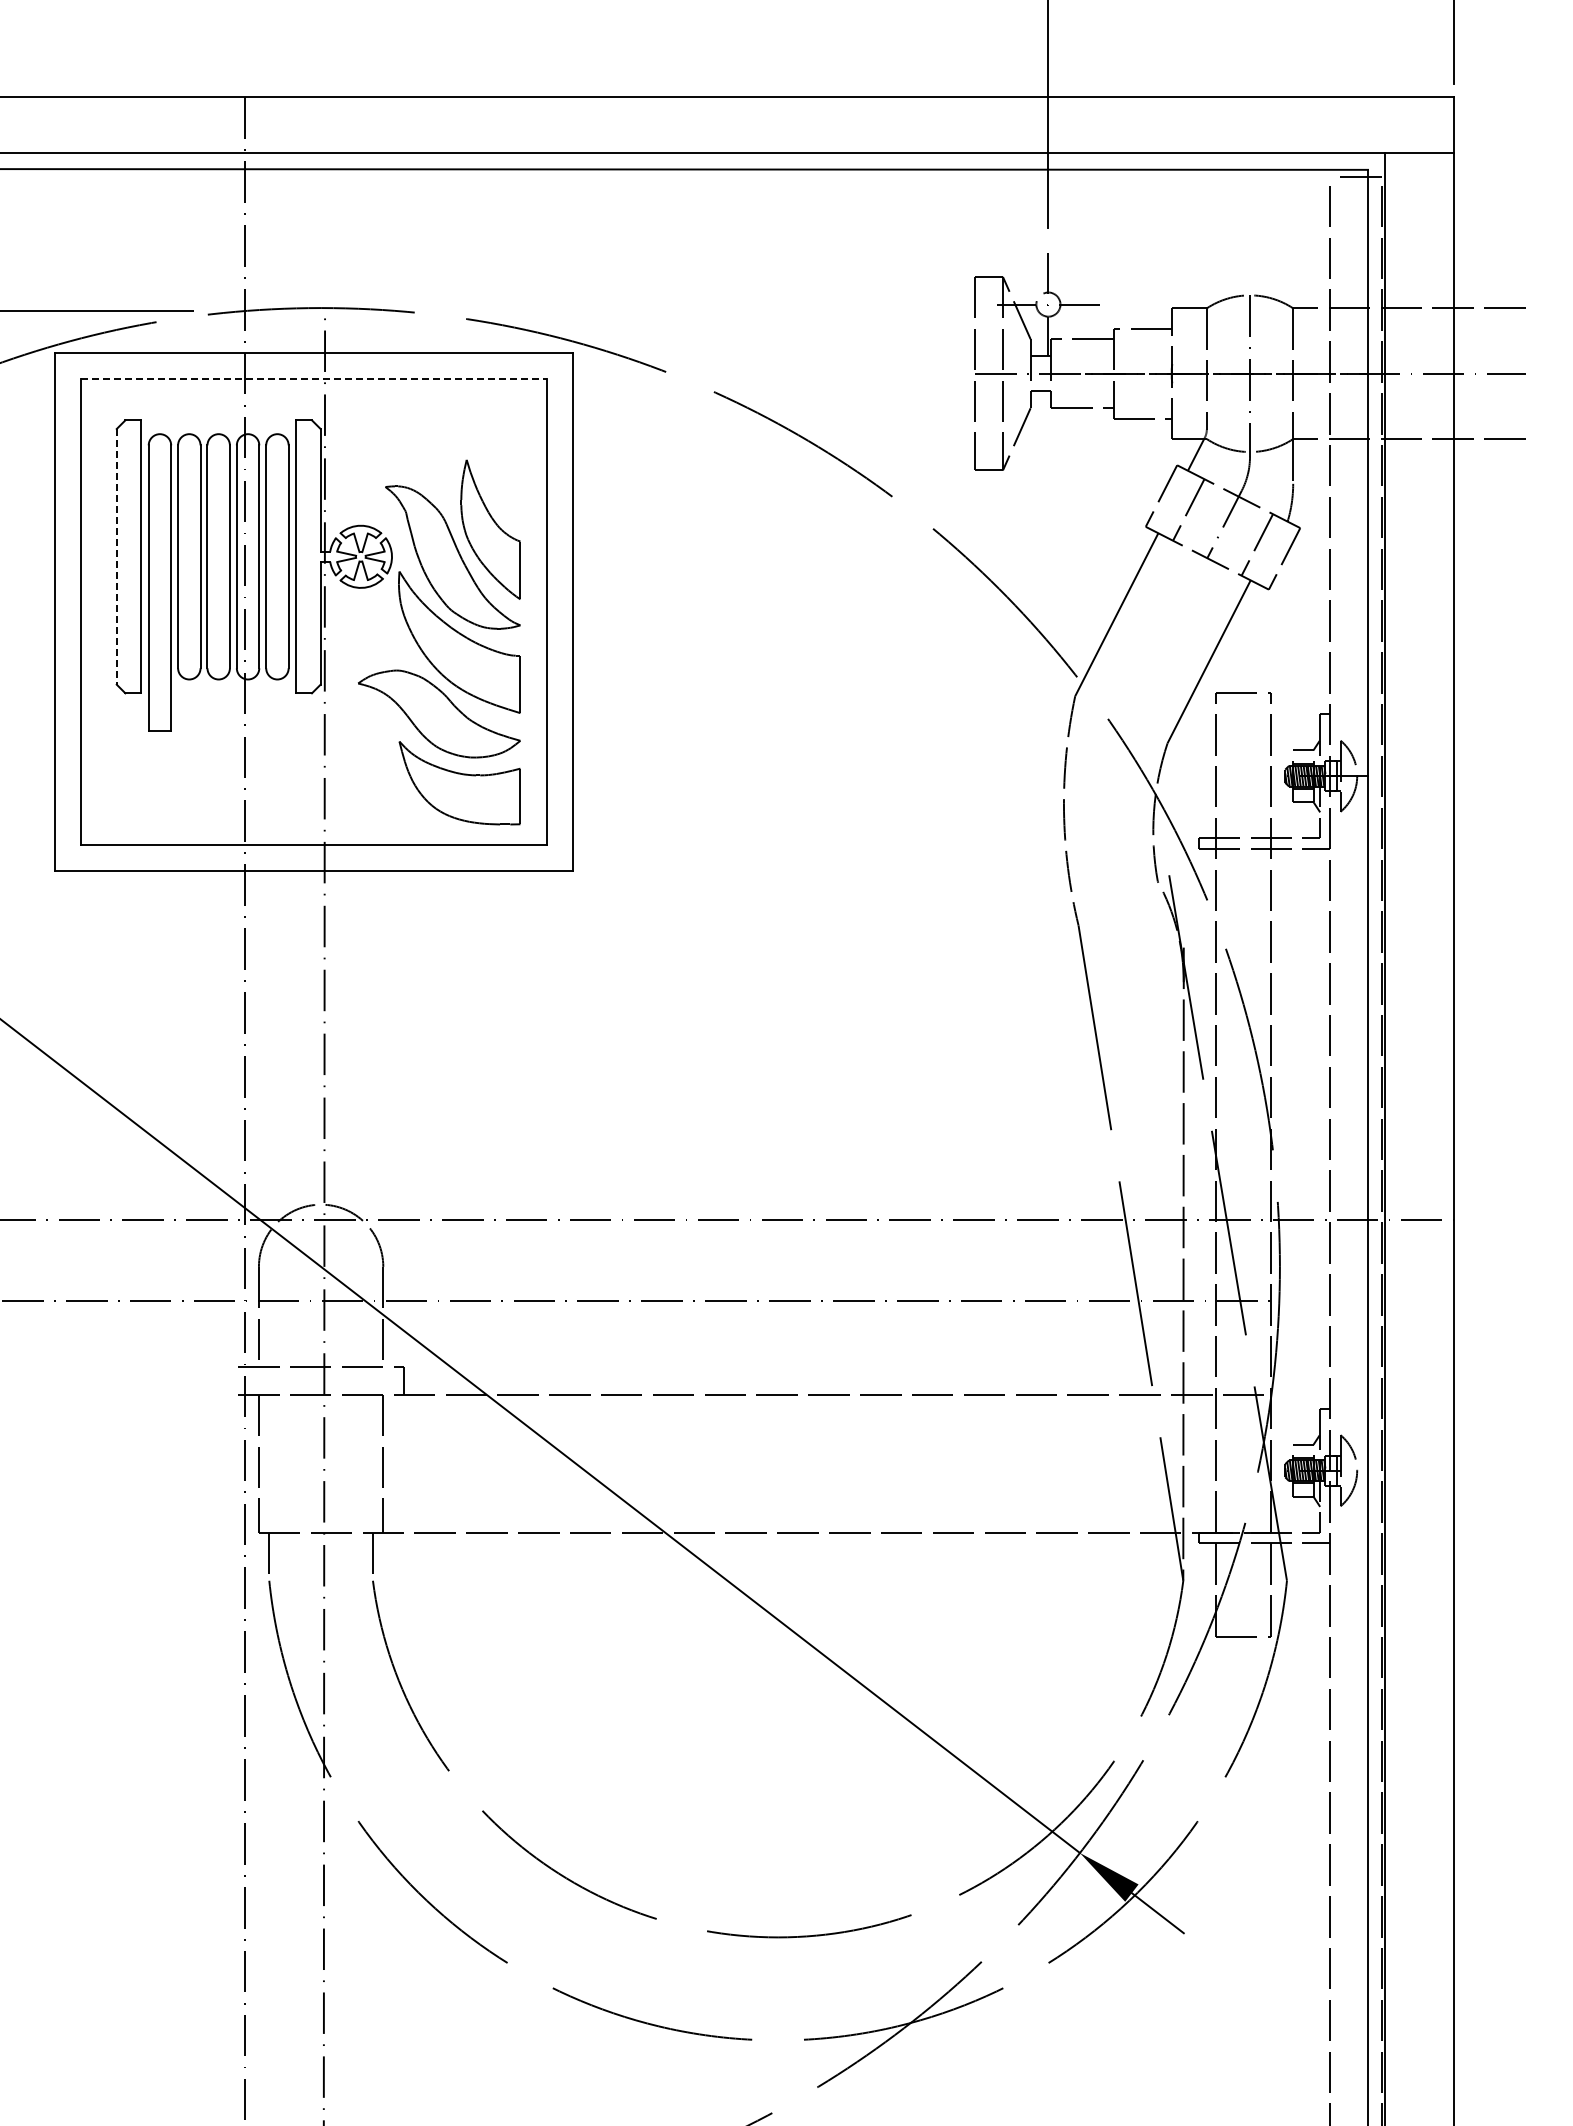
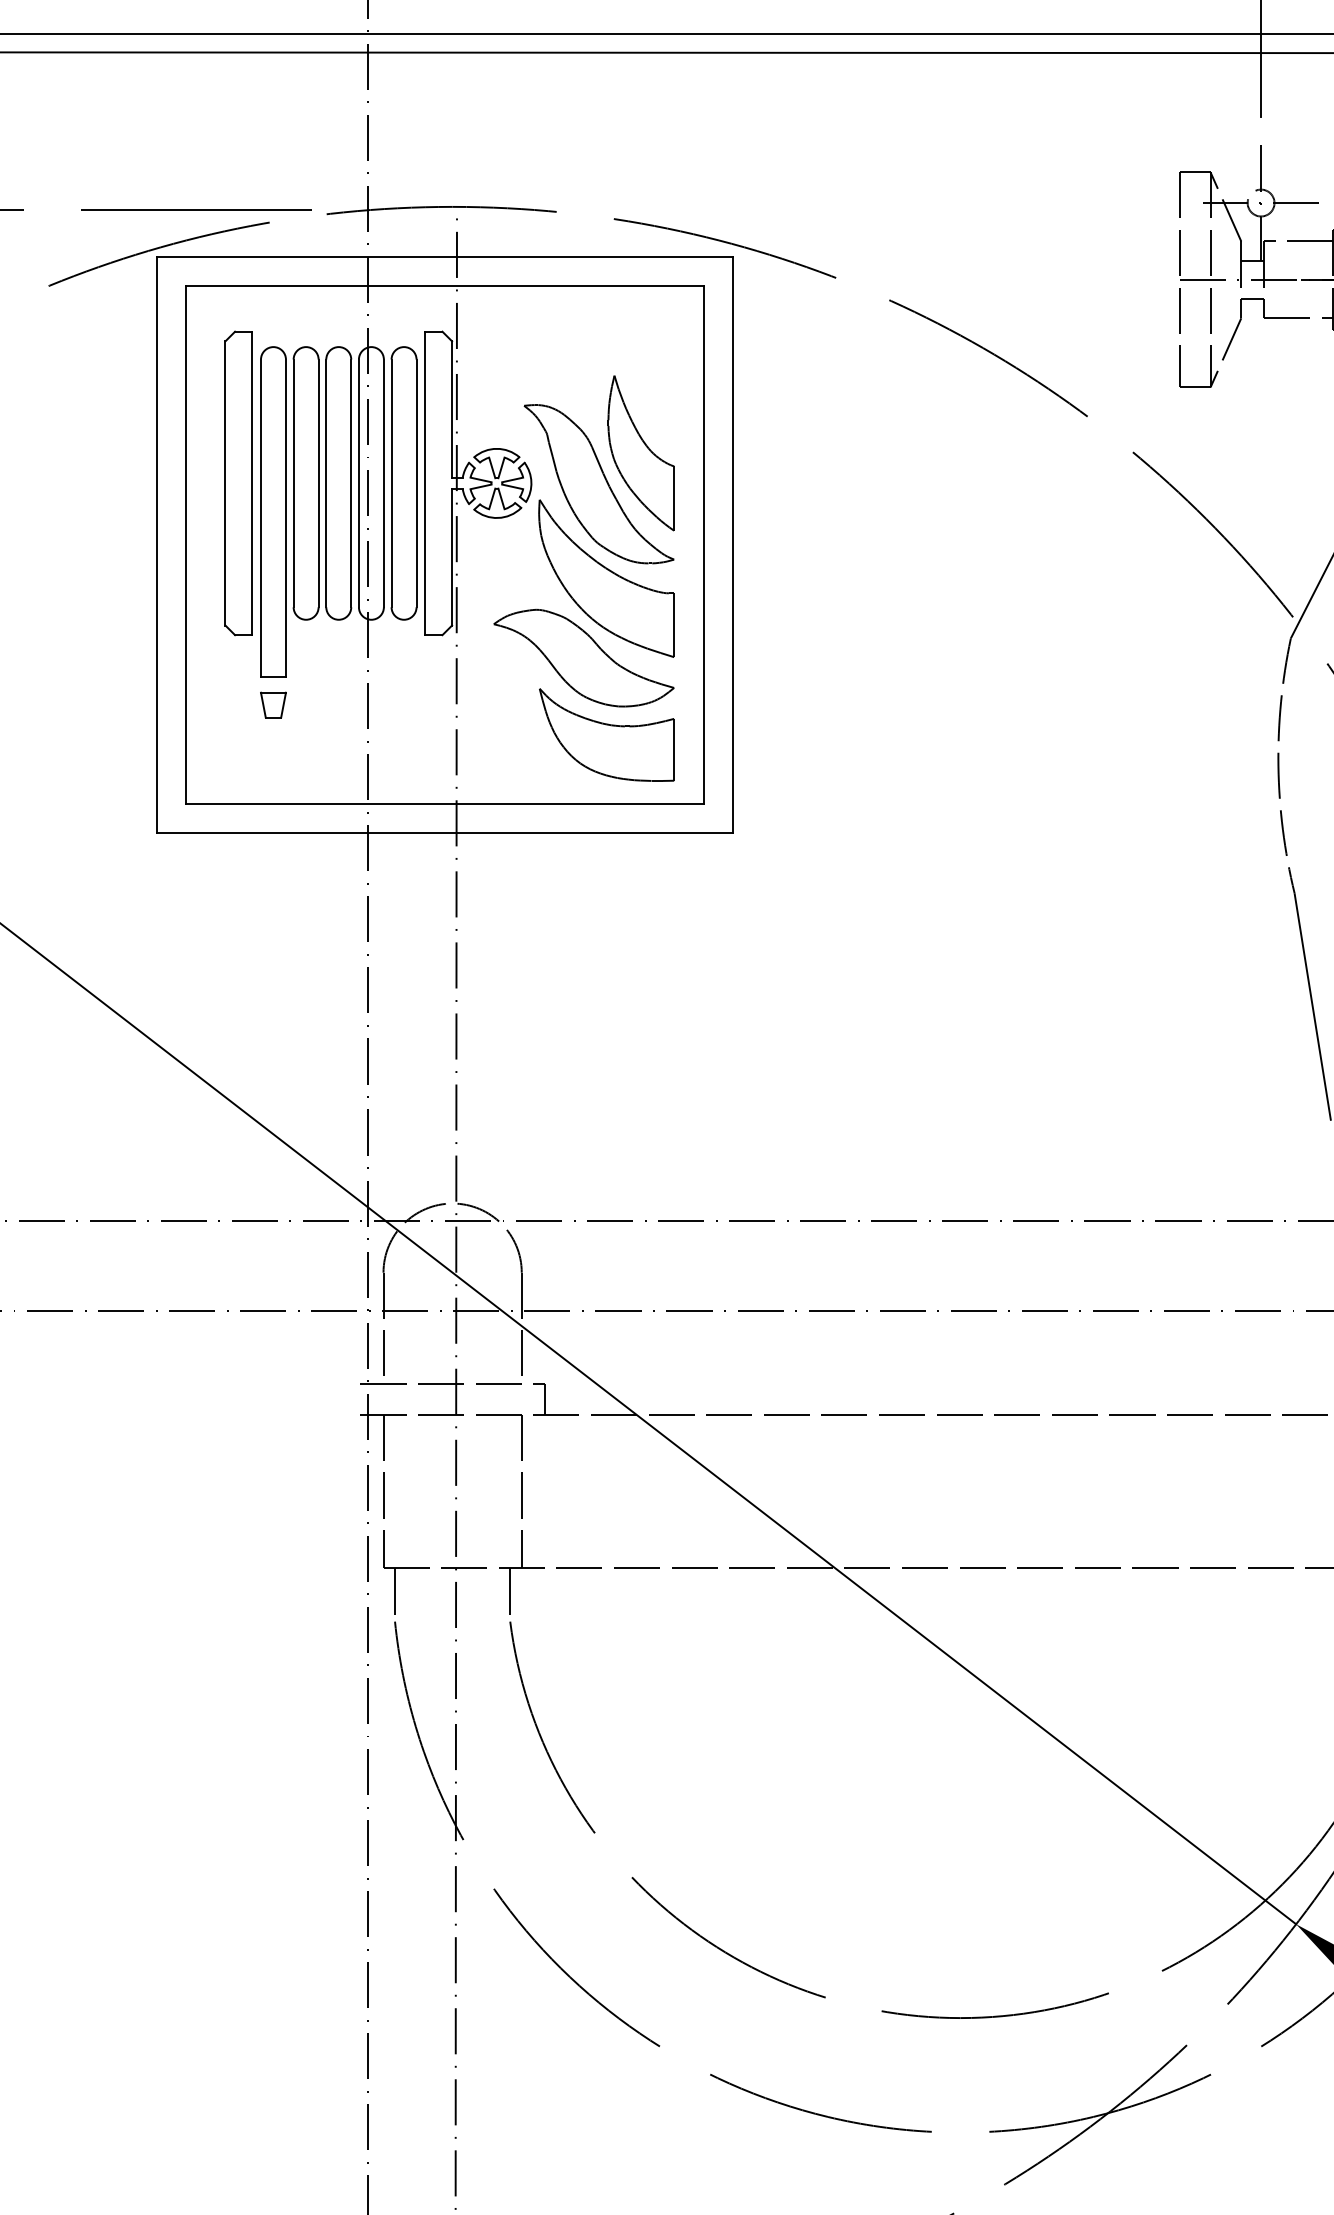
line: (314, 378) -> (445, 285), dashed -> solid
line: (116, 556) -> (225, 483), dashed -> solid
part: (159, 756) -> (272, 705), added

